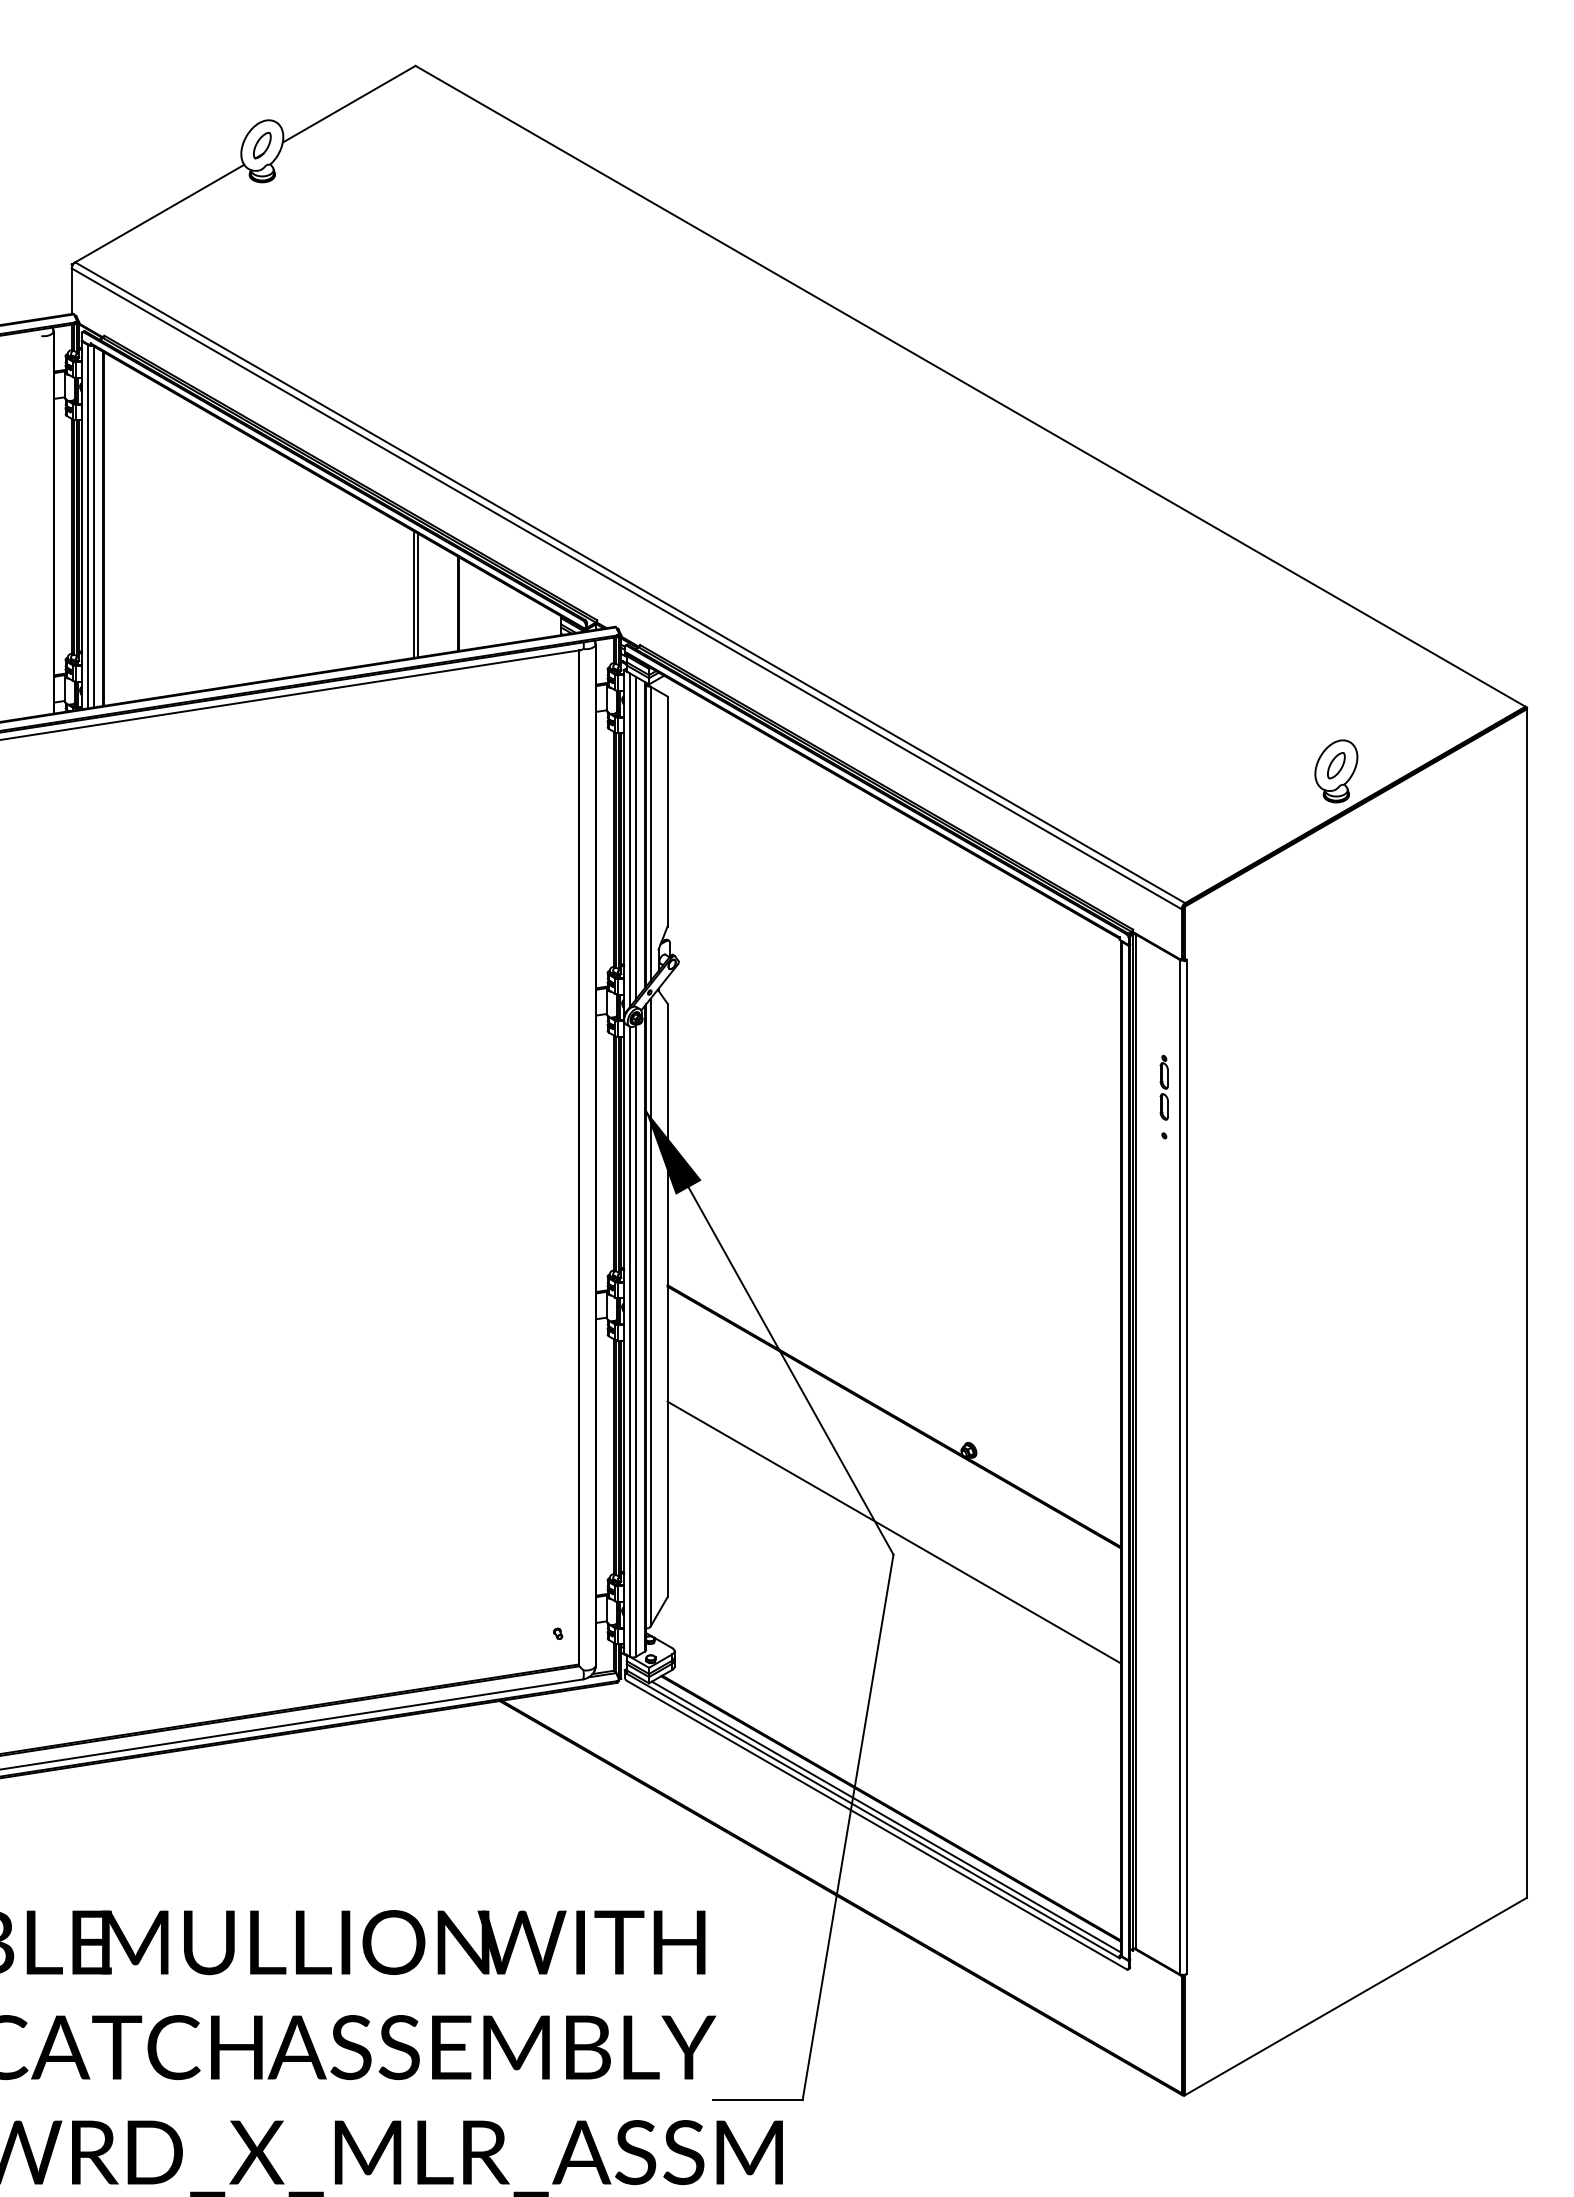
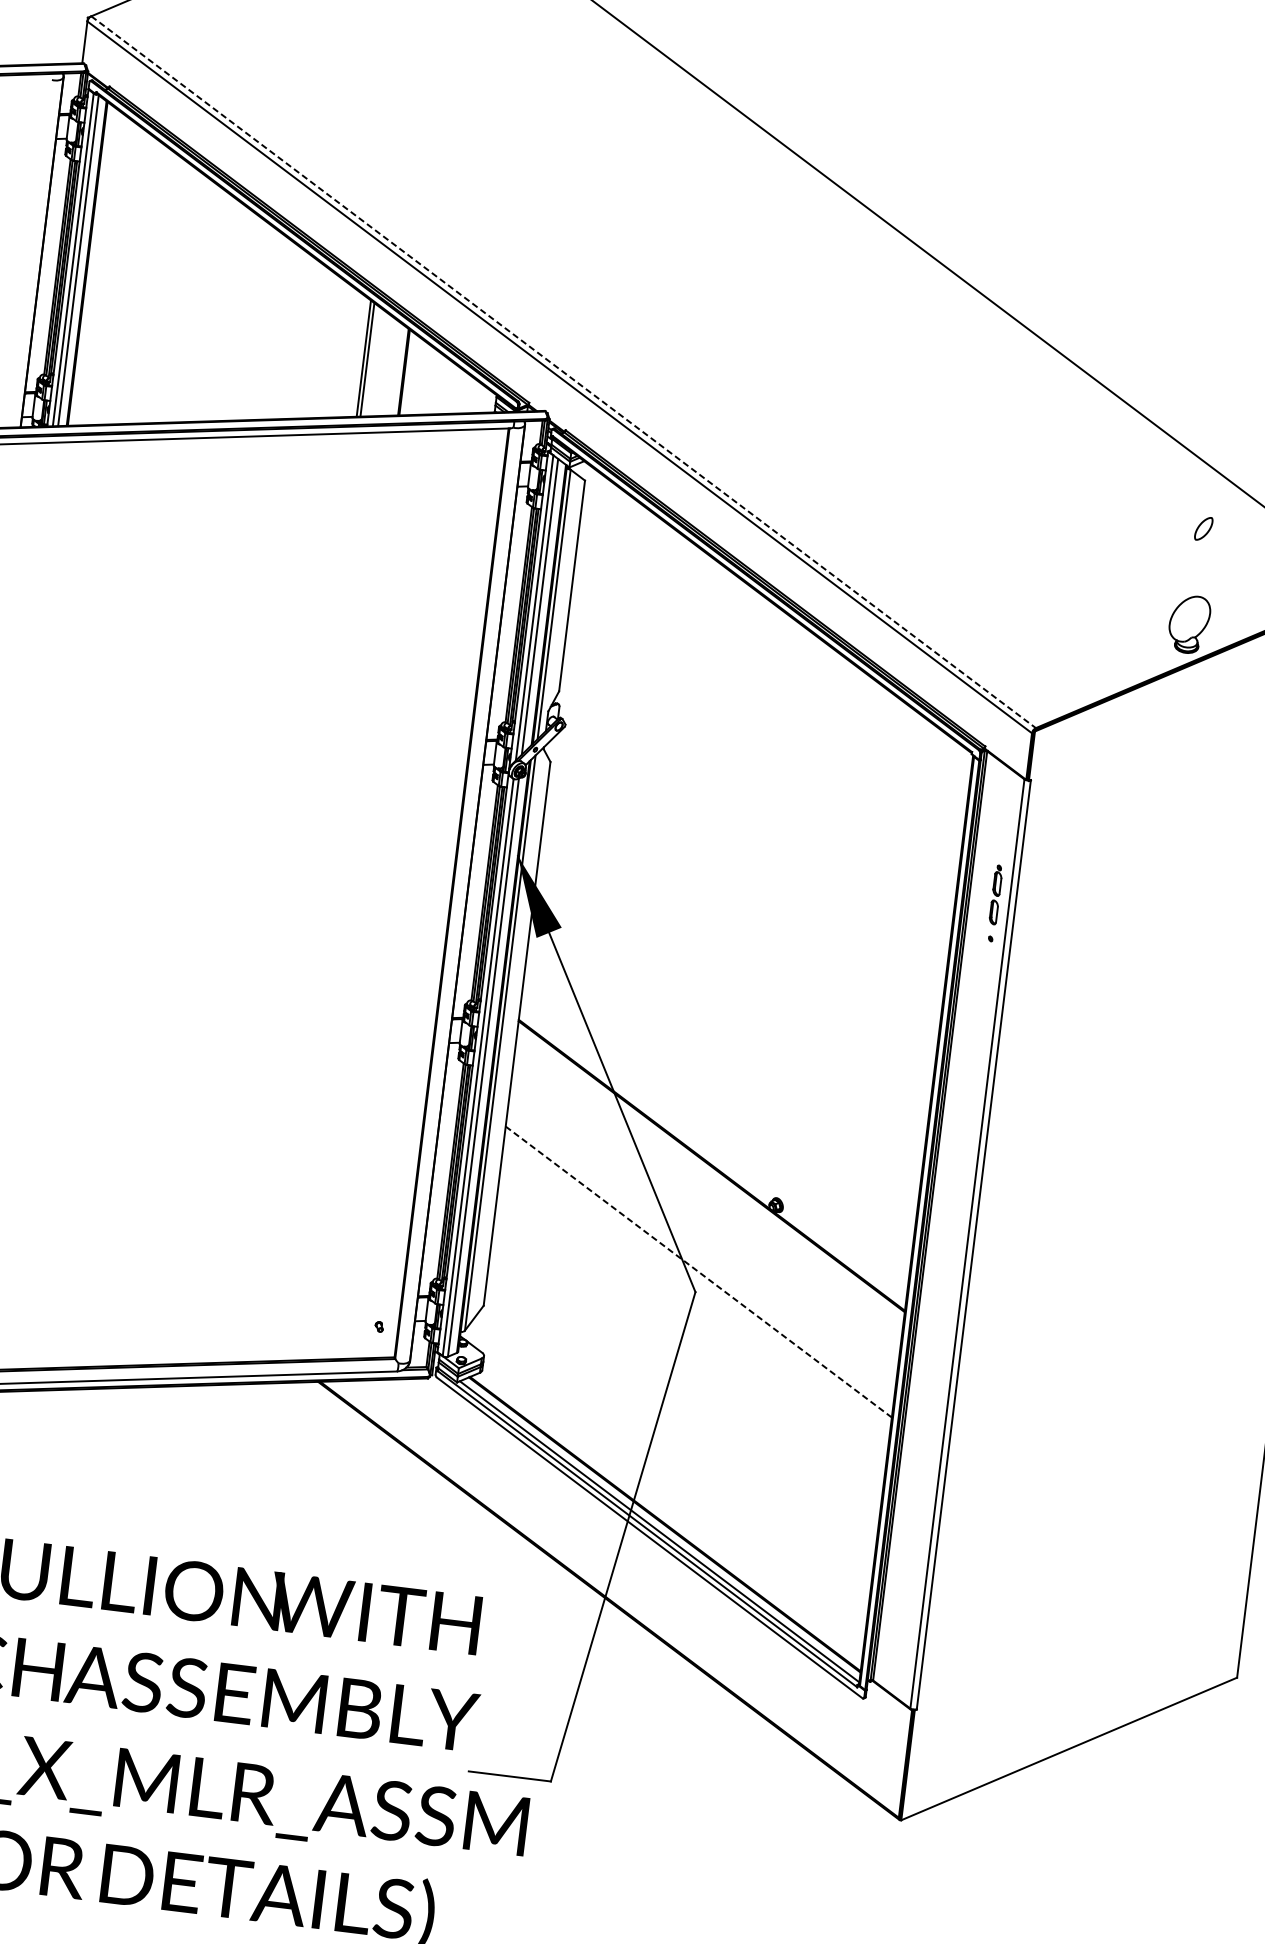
line: (630, 582) -> (563, 372), solid -> dashed
part: (1336, 765) -> (1203, 528), moved
line: (894, 1532) -> (698, 1271), solid -> dashed

